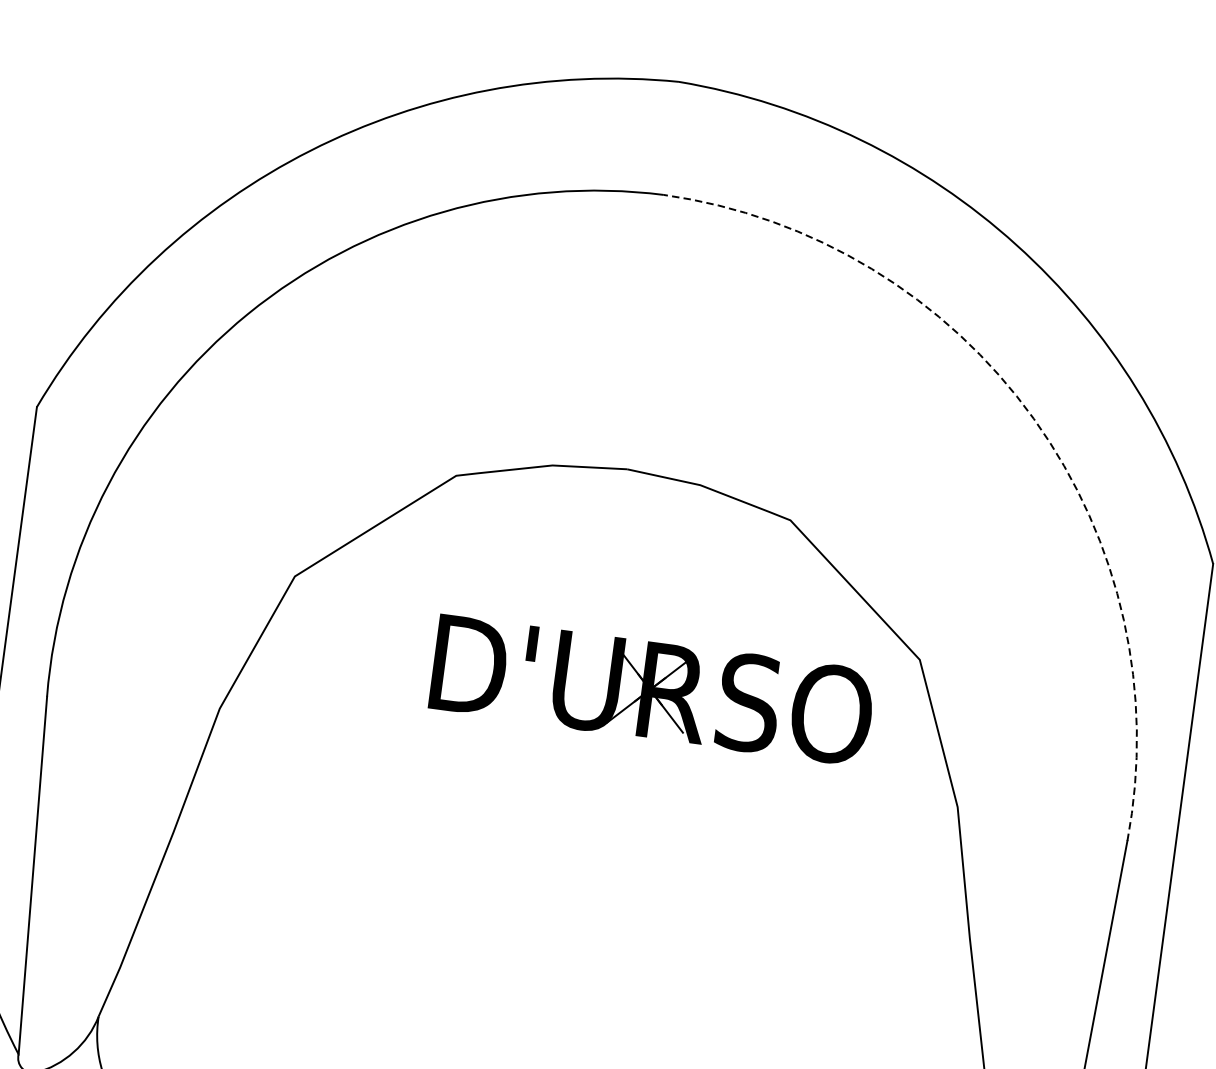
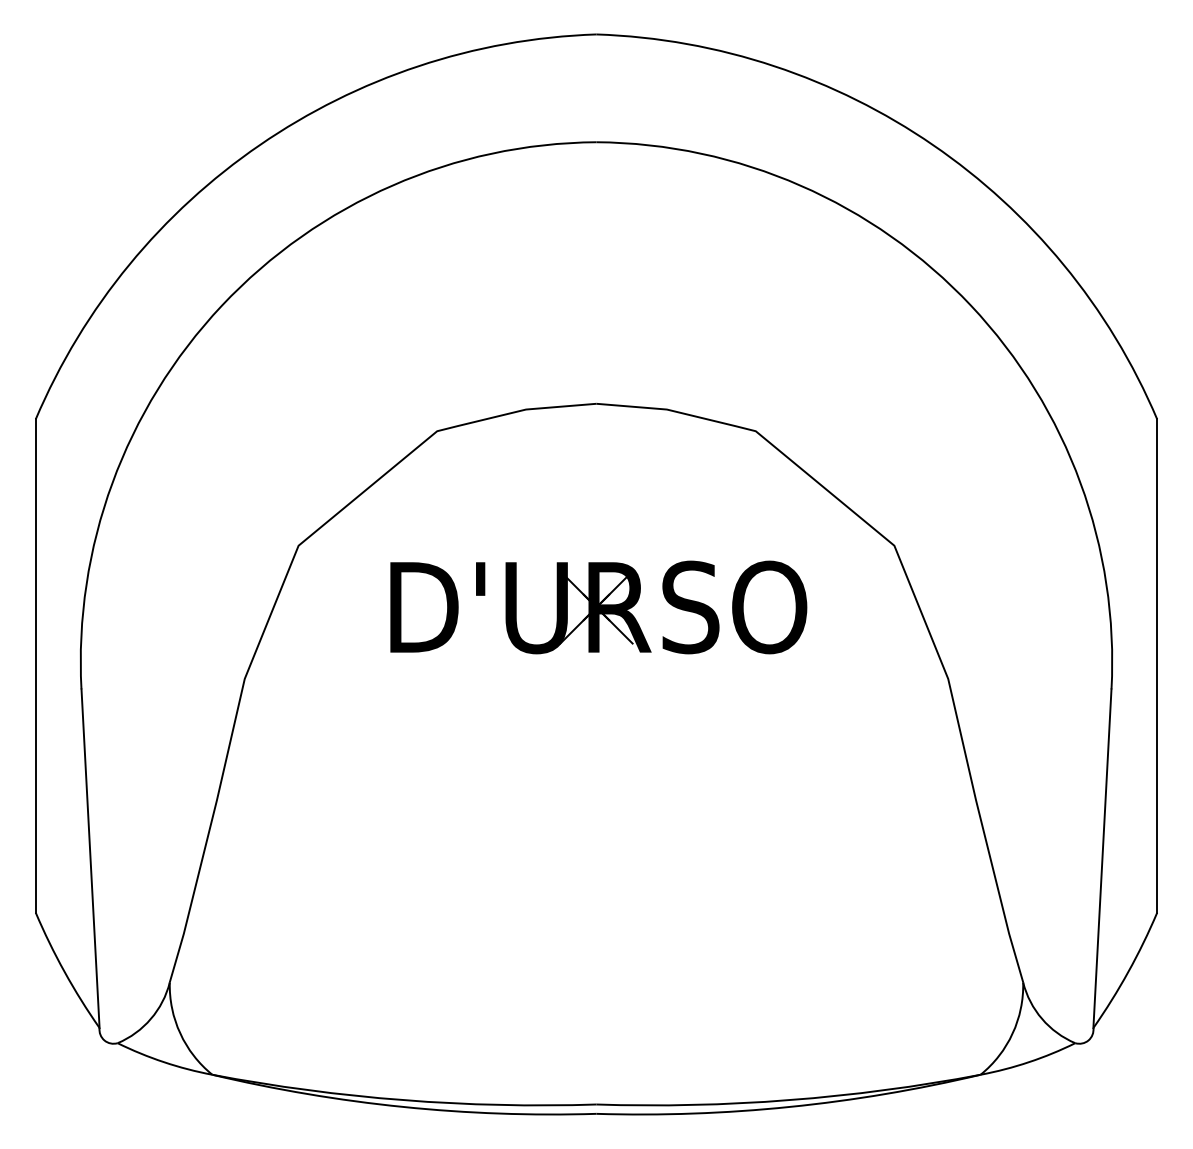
arc: (1034, 418) -> (971, 305), dashed -> solid
part: (652, 690) -> (598, 607), moved

